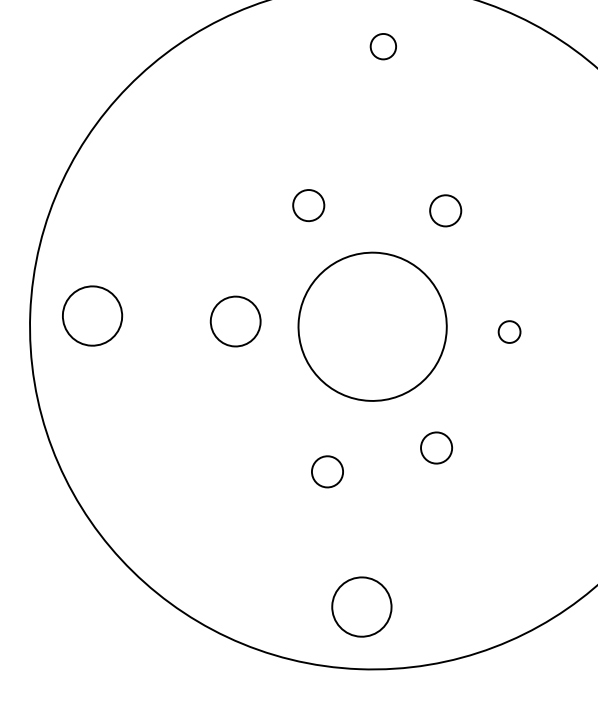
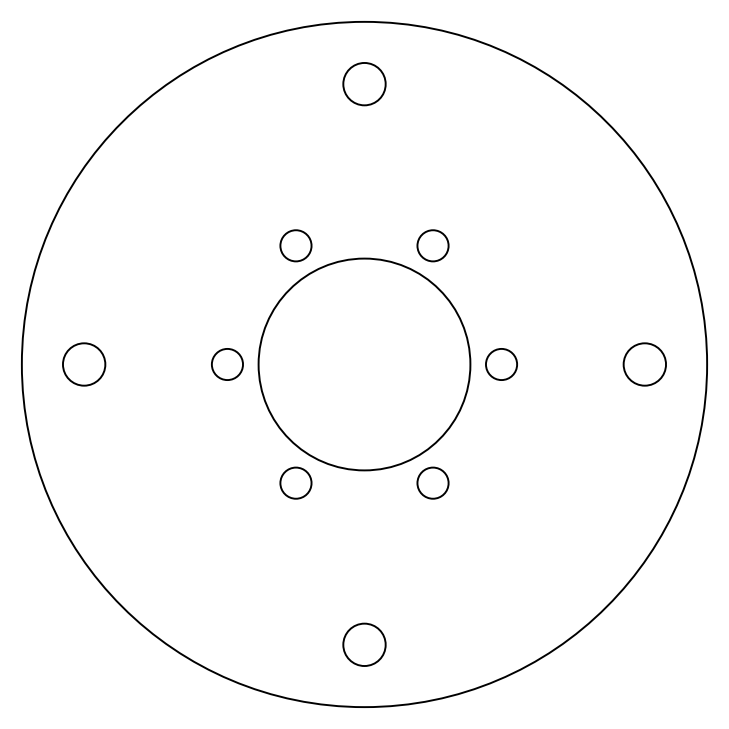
circle: (383, 46) -> (364, 83), size x1.67
circle: (91, 316) -> (83, 364), size x0.71
circle: (235, 321) -> (227, 364), size x0.62
circle: (372, 326) -> (364, 364), size x1.43
circle: (509, 332) -> (501, 364), size x1.43
circle: (327, 471) -> (295, 482), moved
circle: (361, 606) -> (364, 644), size x0.71

